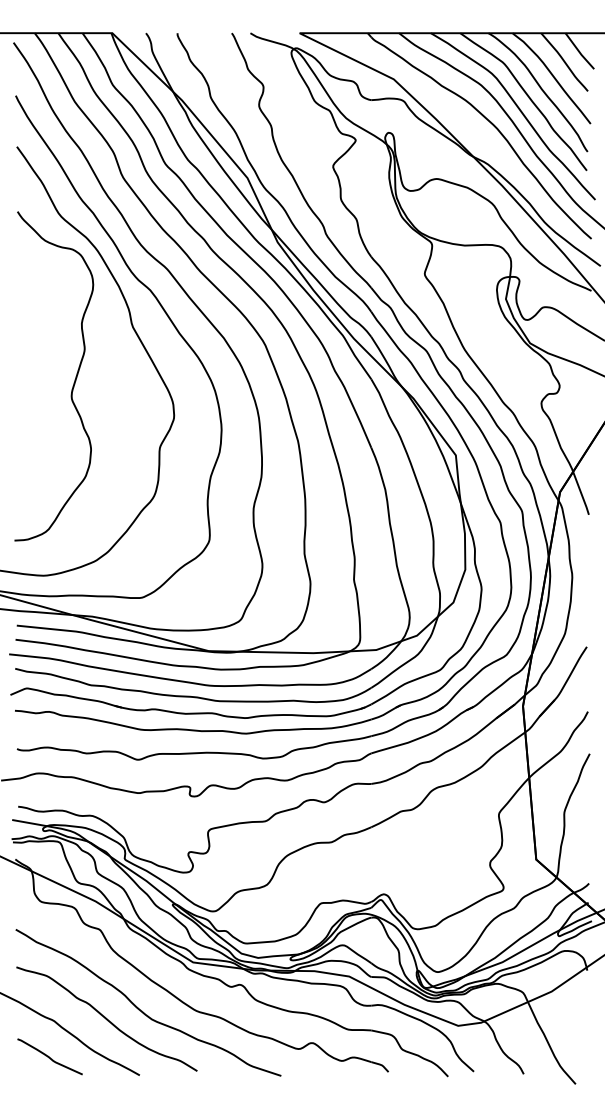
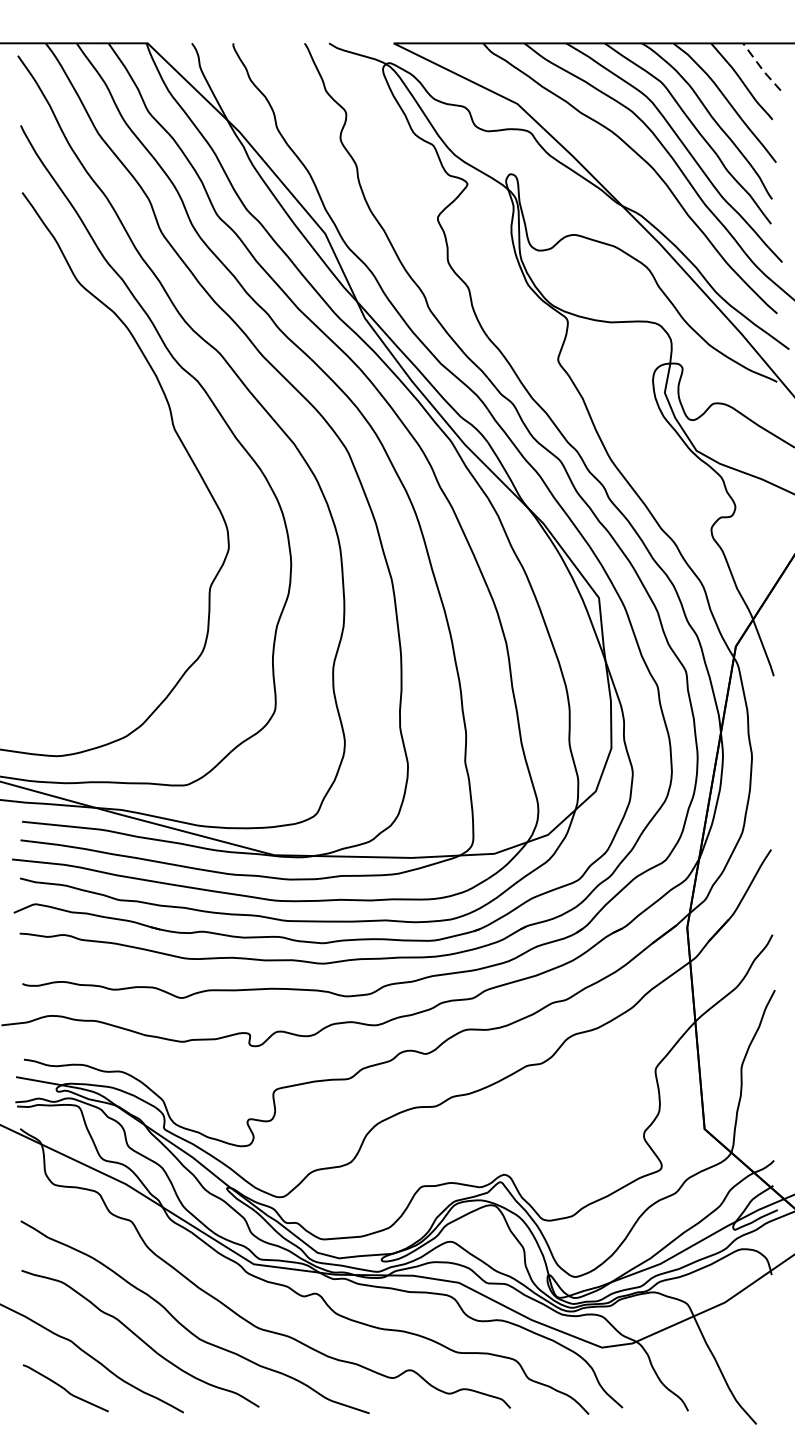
line: (579, 51) -> (761, 67), solid -> dashed
curve: (73, 382) -> (96, 502), removed

